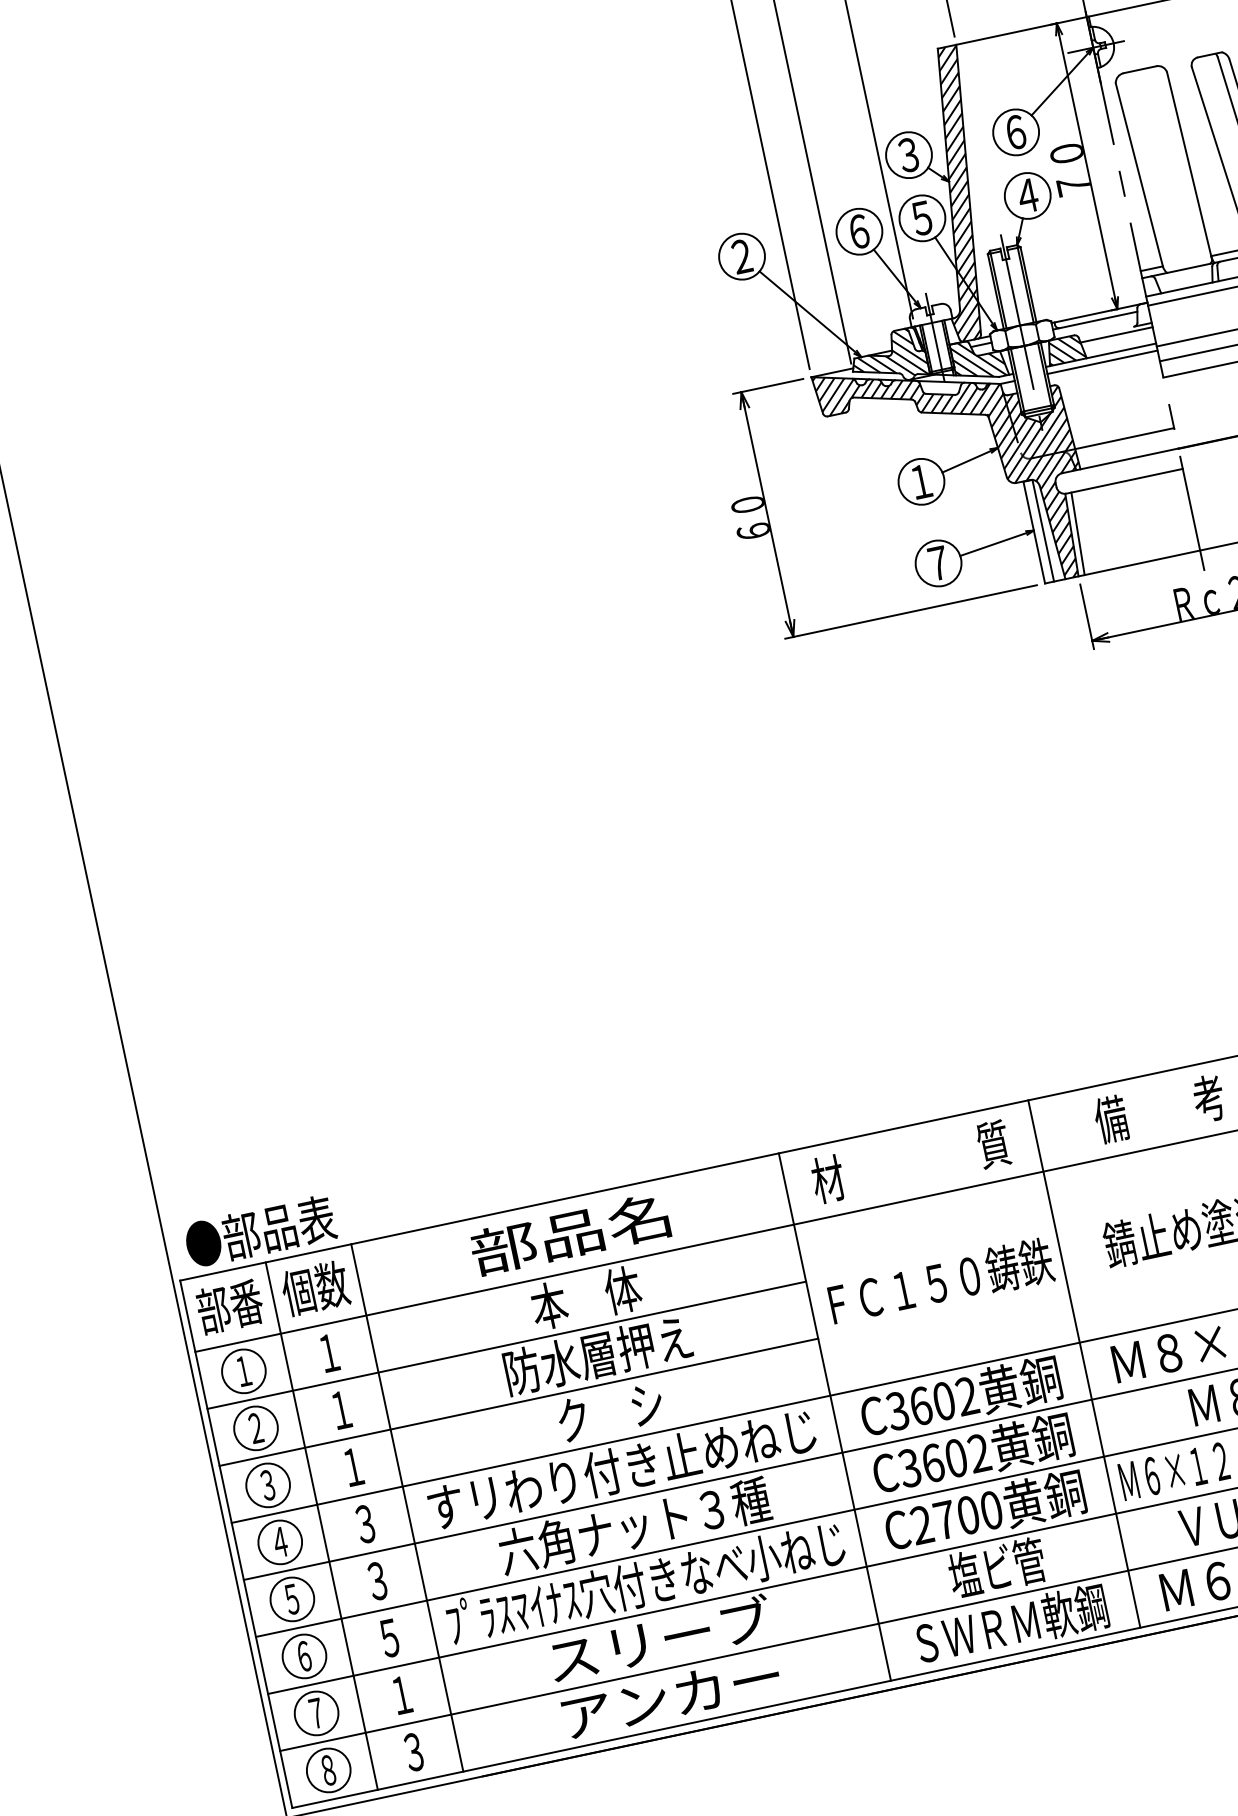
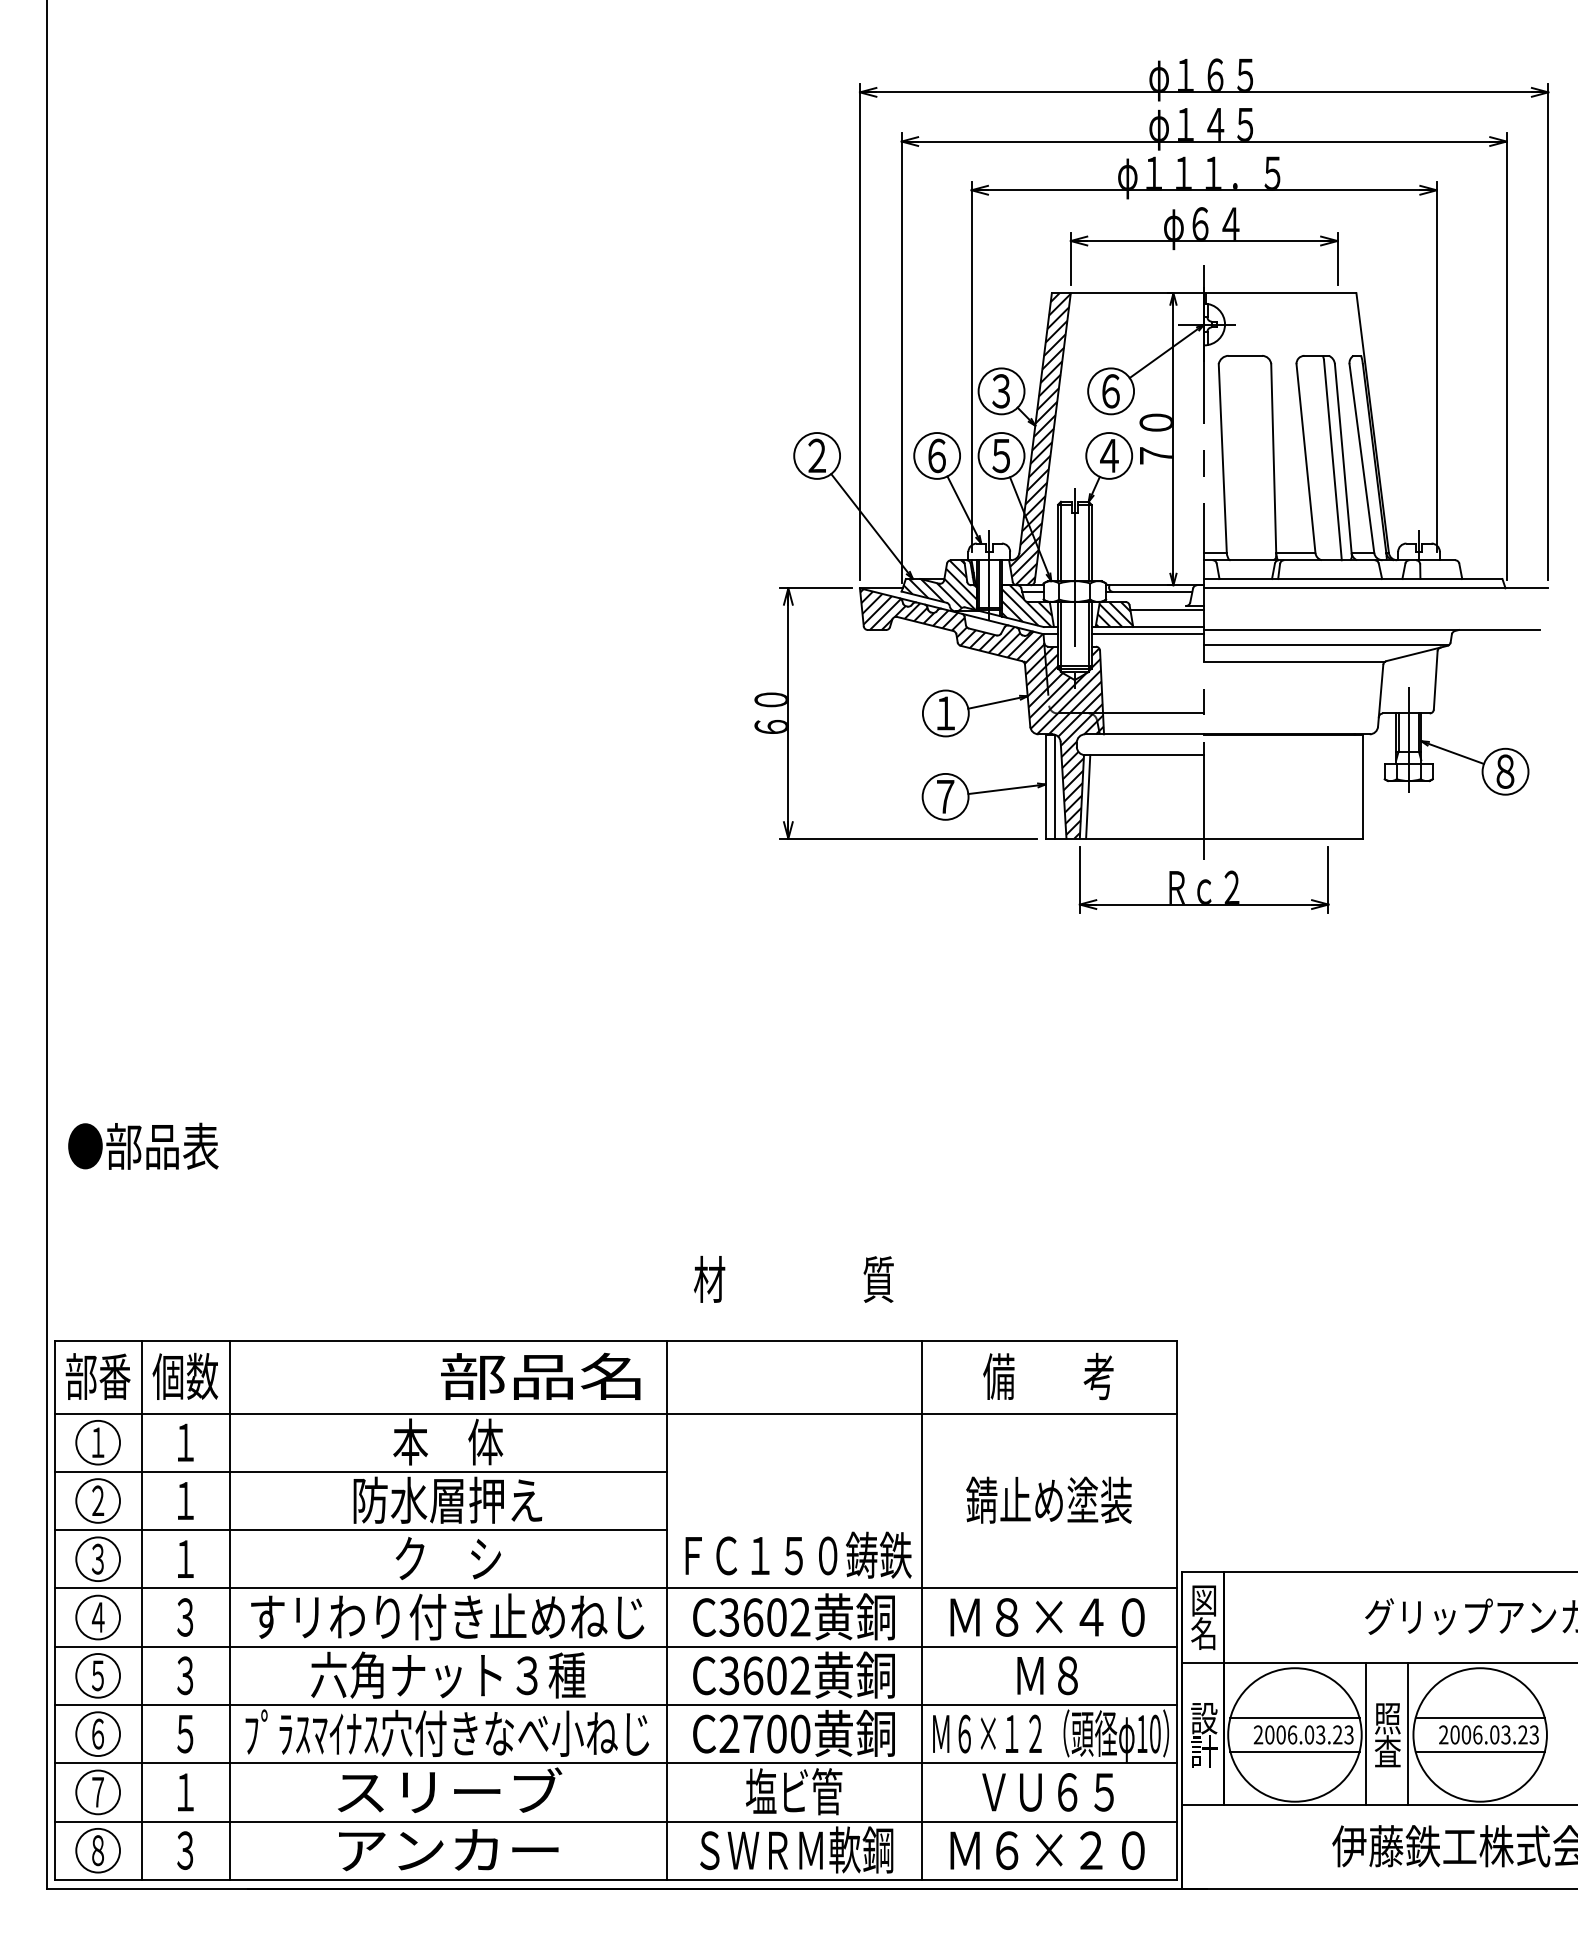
text: (910, 1161) -> (793, 1278), moved
text: (260, 1230) -> (143, 1145), moved
text: (569, 1233) -> (540, 1375), moved
text: (940, 1281) -> (798, 1554), moved

